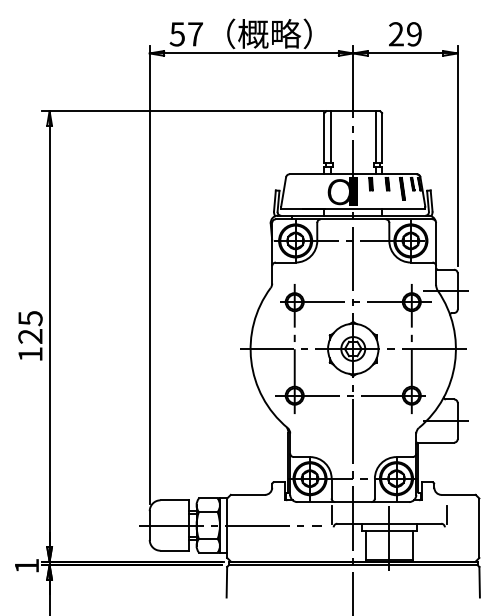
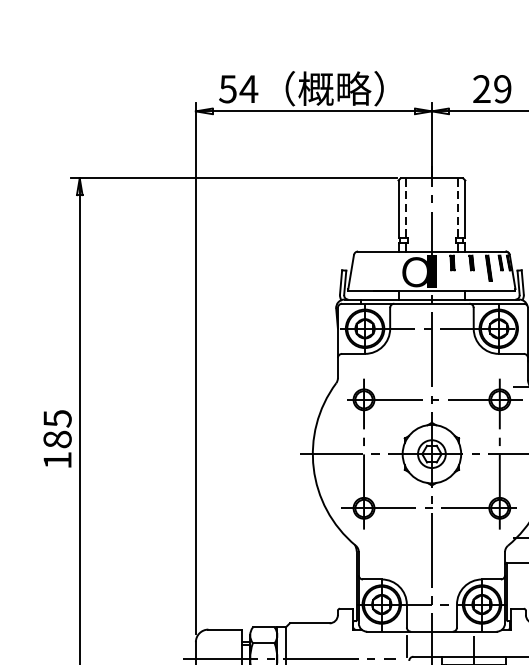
text: (195, 34) -> (248, 89), 57 -> 54
line: (330, 137) -> (405, 208), solid -> dashed
line: (375, 137) -> (457, 208), solid -> dashed
text: (30, 336) -> (57, 439), 125 -> 185

